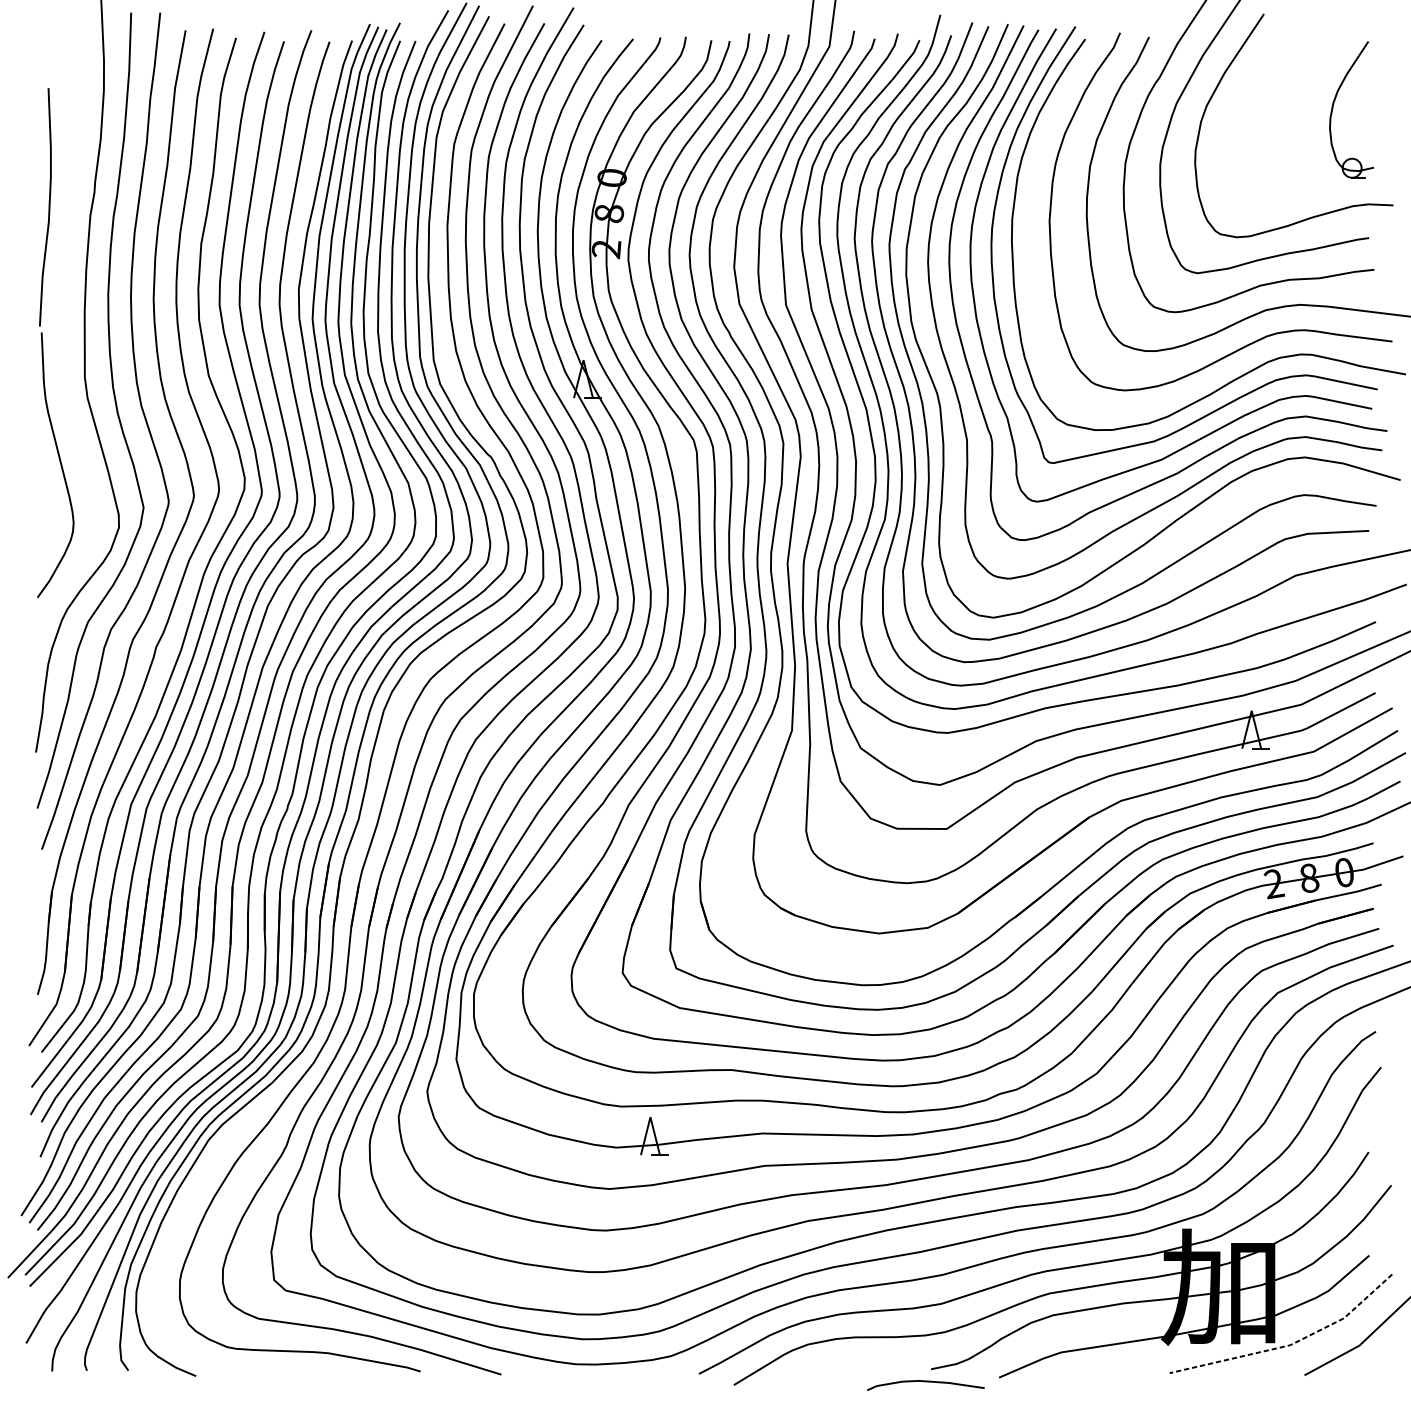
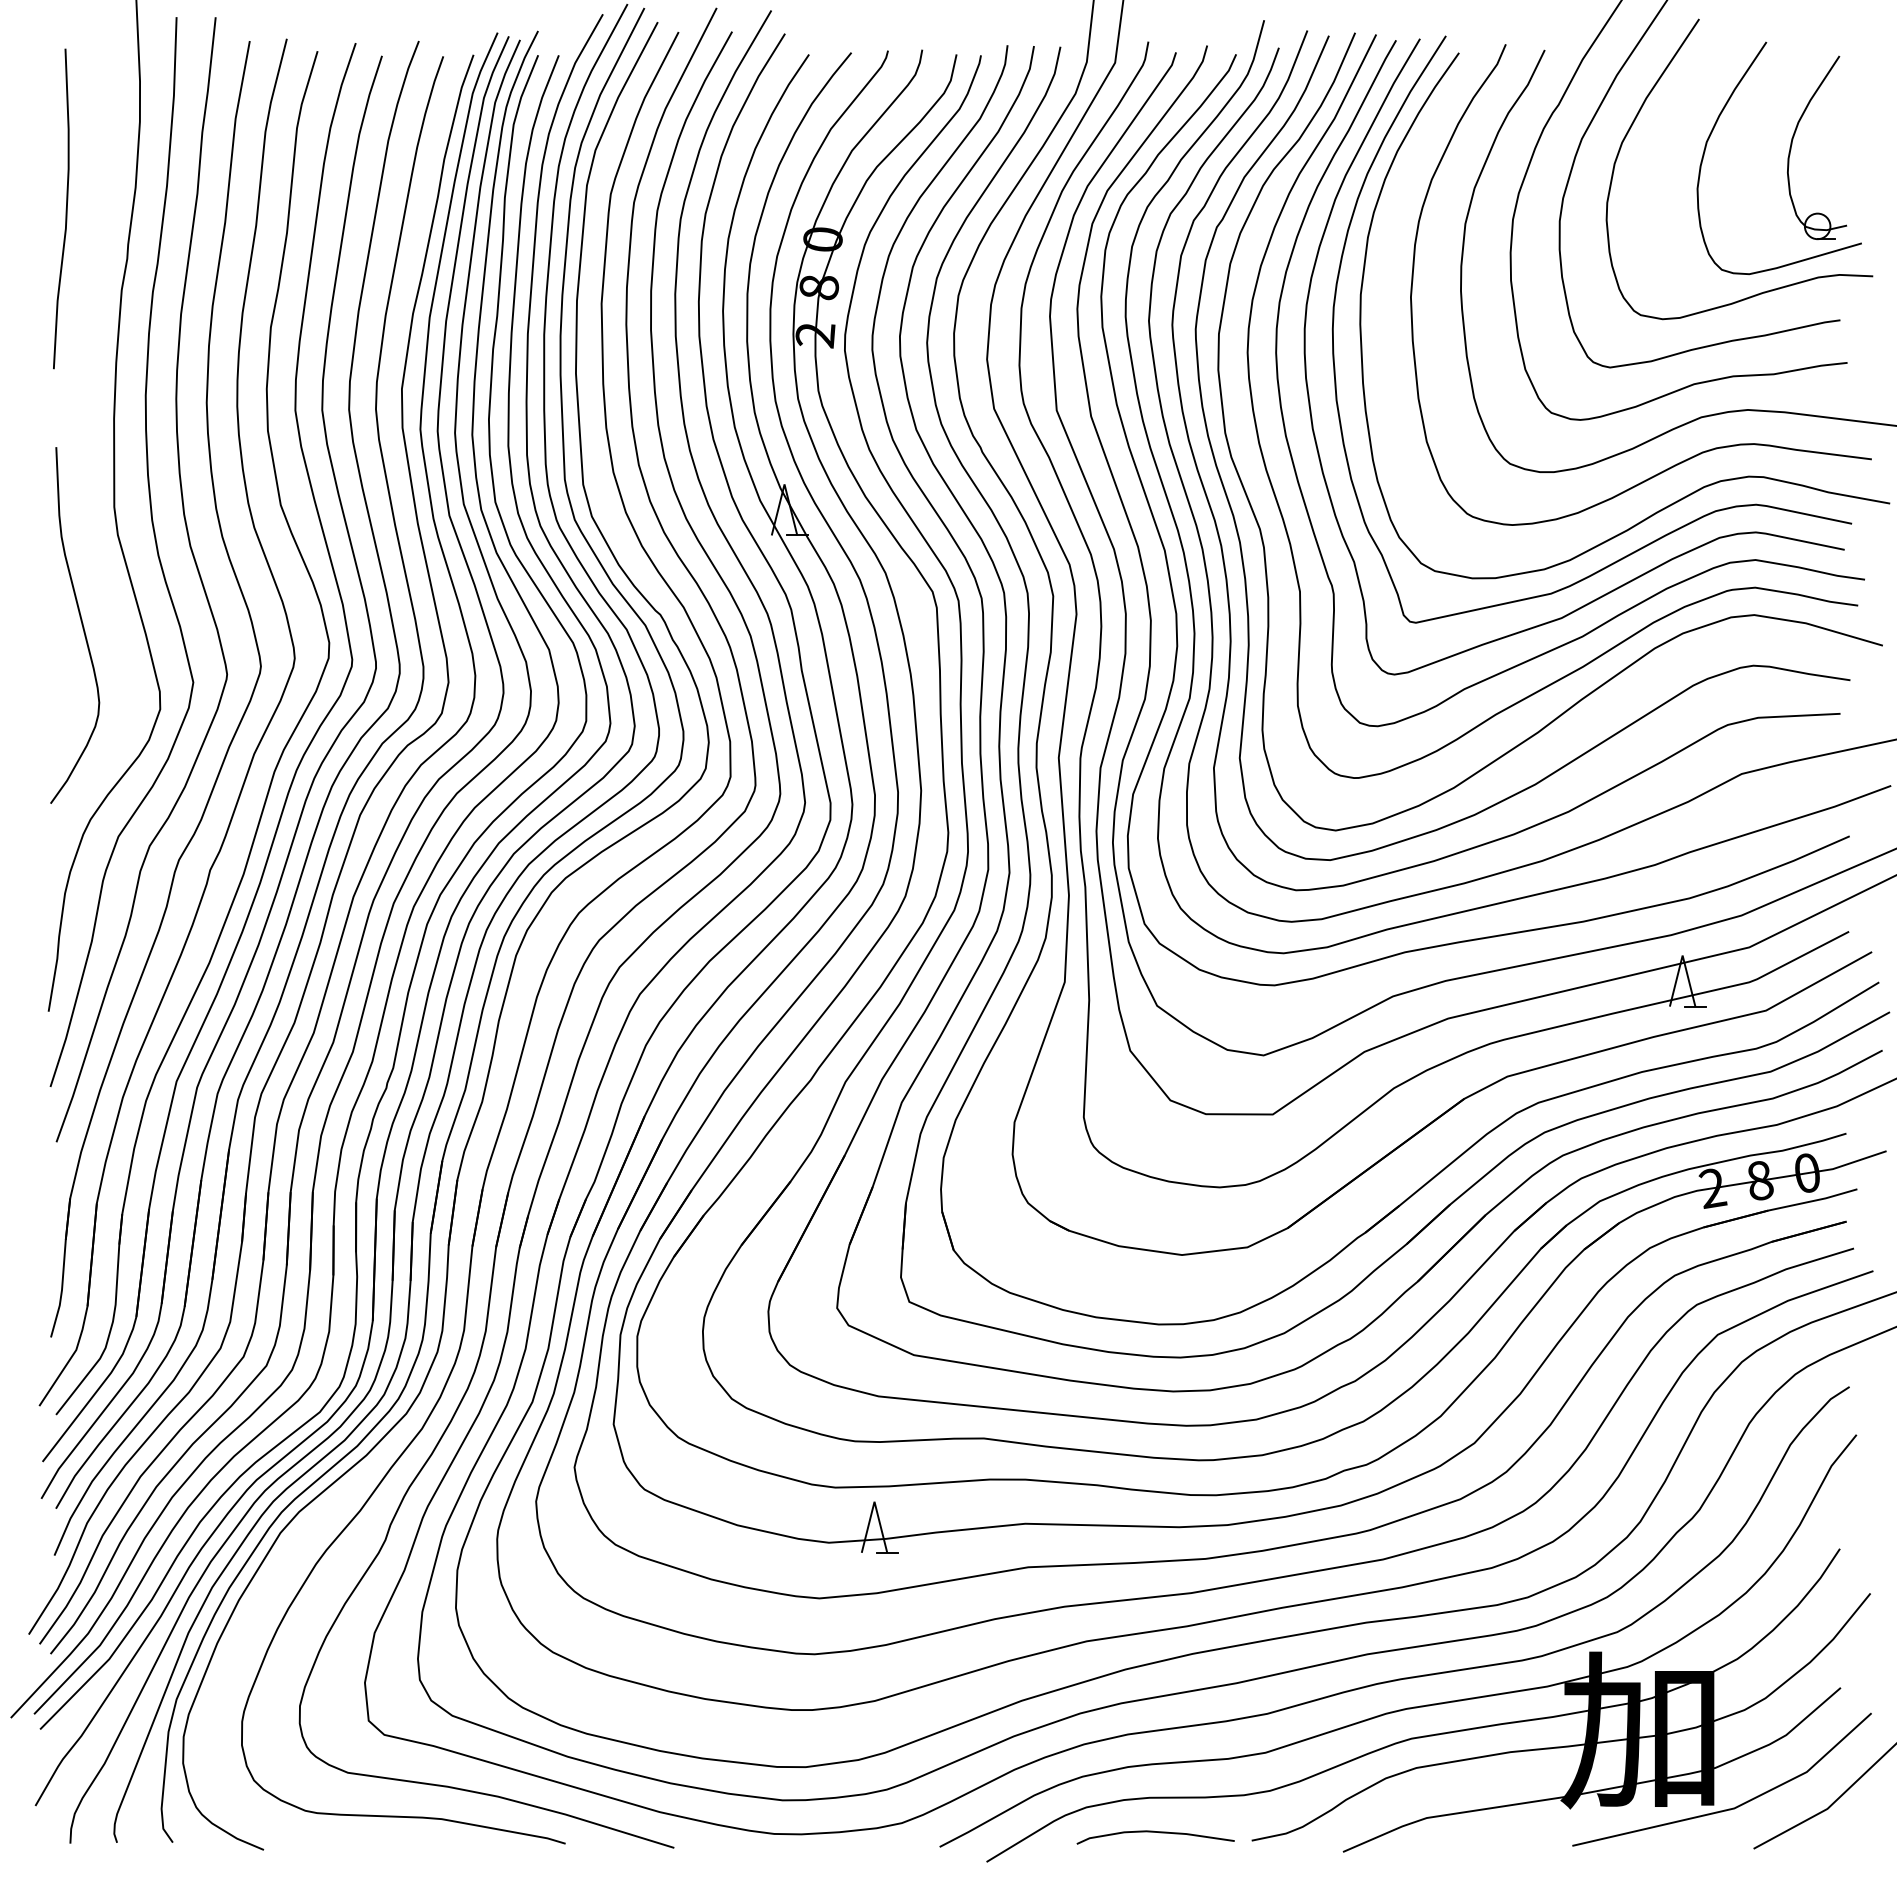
curve: (1276, 93) -> (1715, 126), added
curve: (48, 207) -> (65, 208), moved
line: (1291, 1344) -> (1735, 1807), dashed -> solid
curve: (925, 1381) -> (1155, 1832), moved

